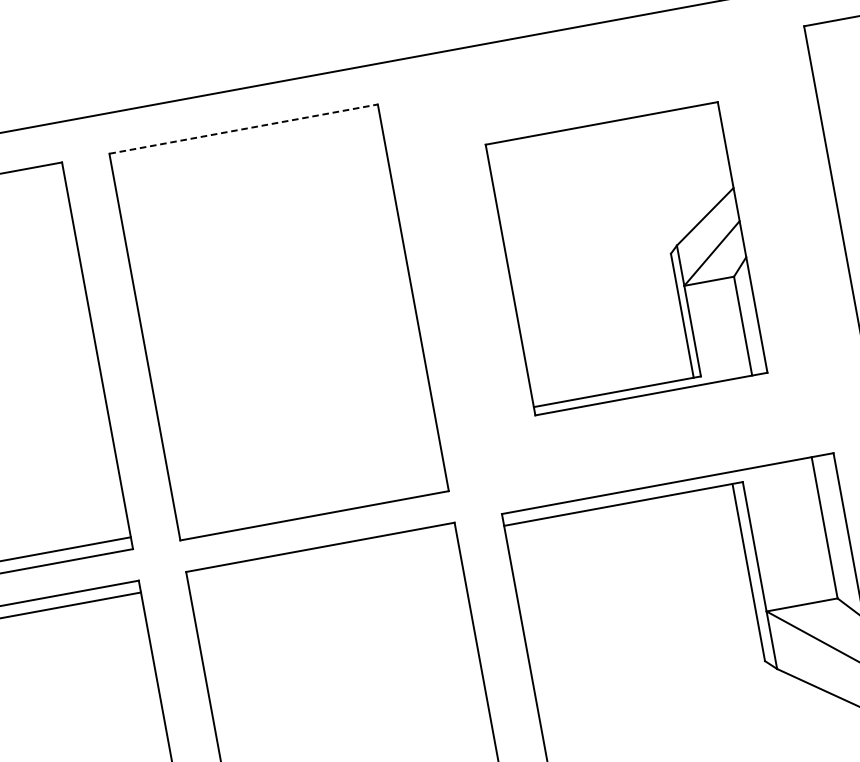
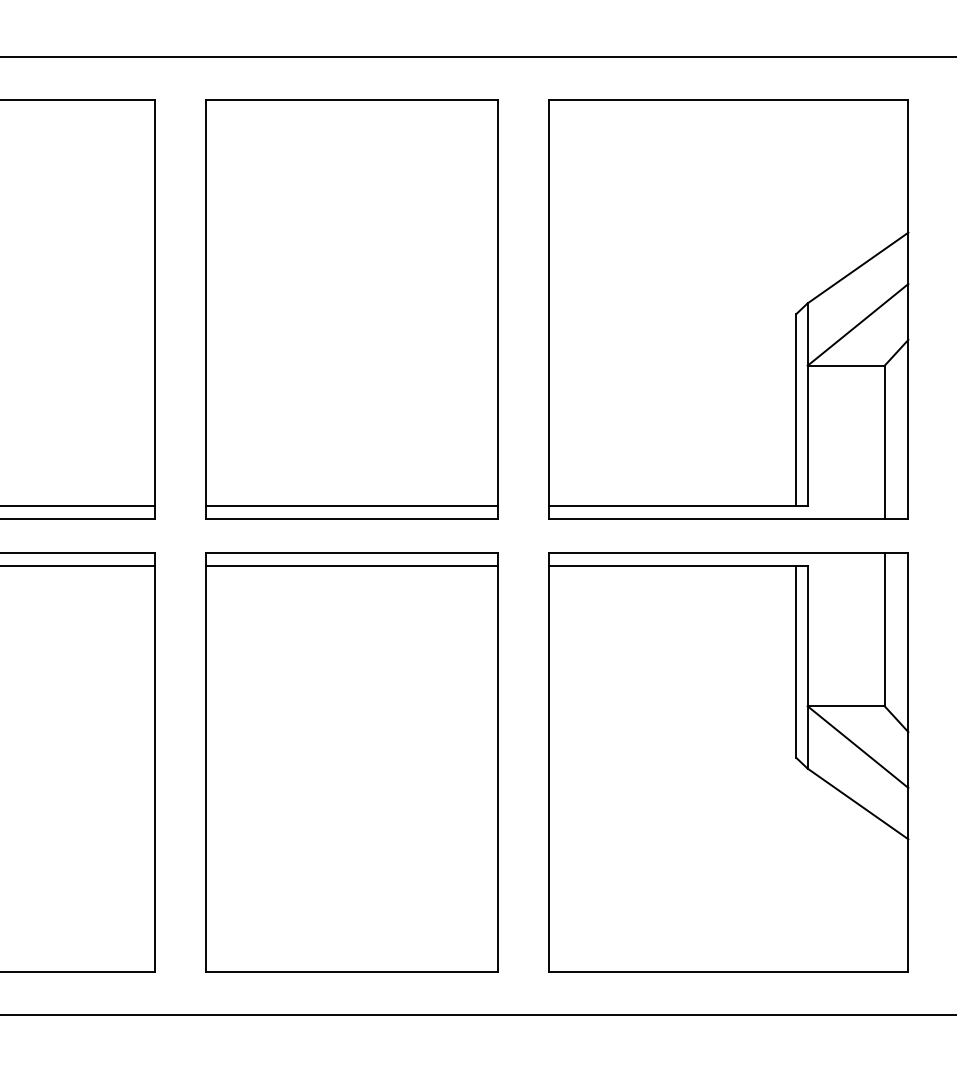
line: (244, 128) -> (352, 99), dashed -> solid
part: (626, 258) -> (728, 309), size x1.43
line: (312, 504) -> (351, 506), added
line: (322, 558) -> (351, 565), added

